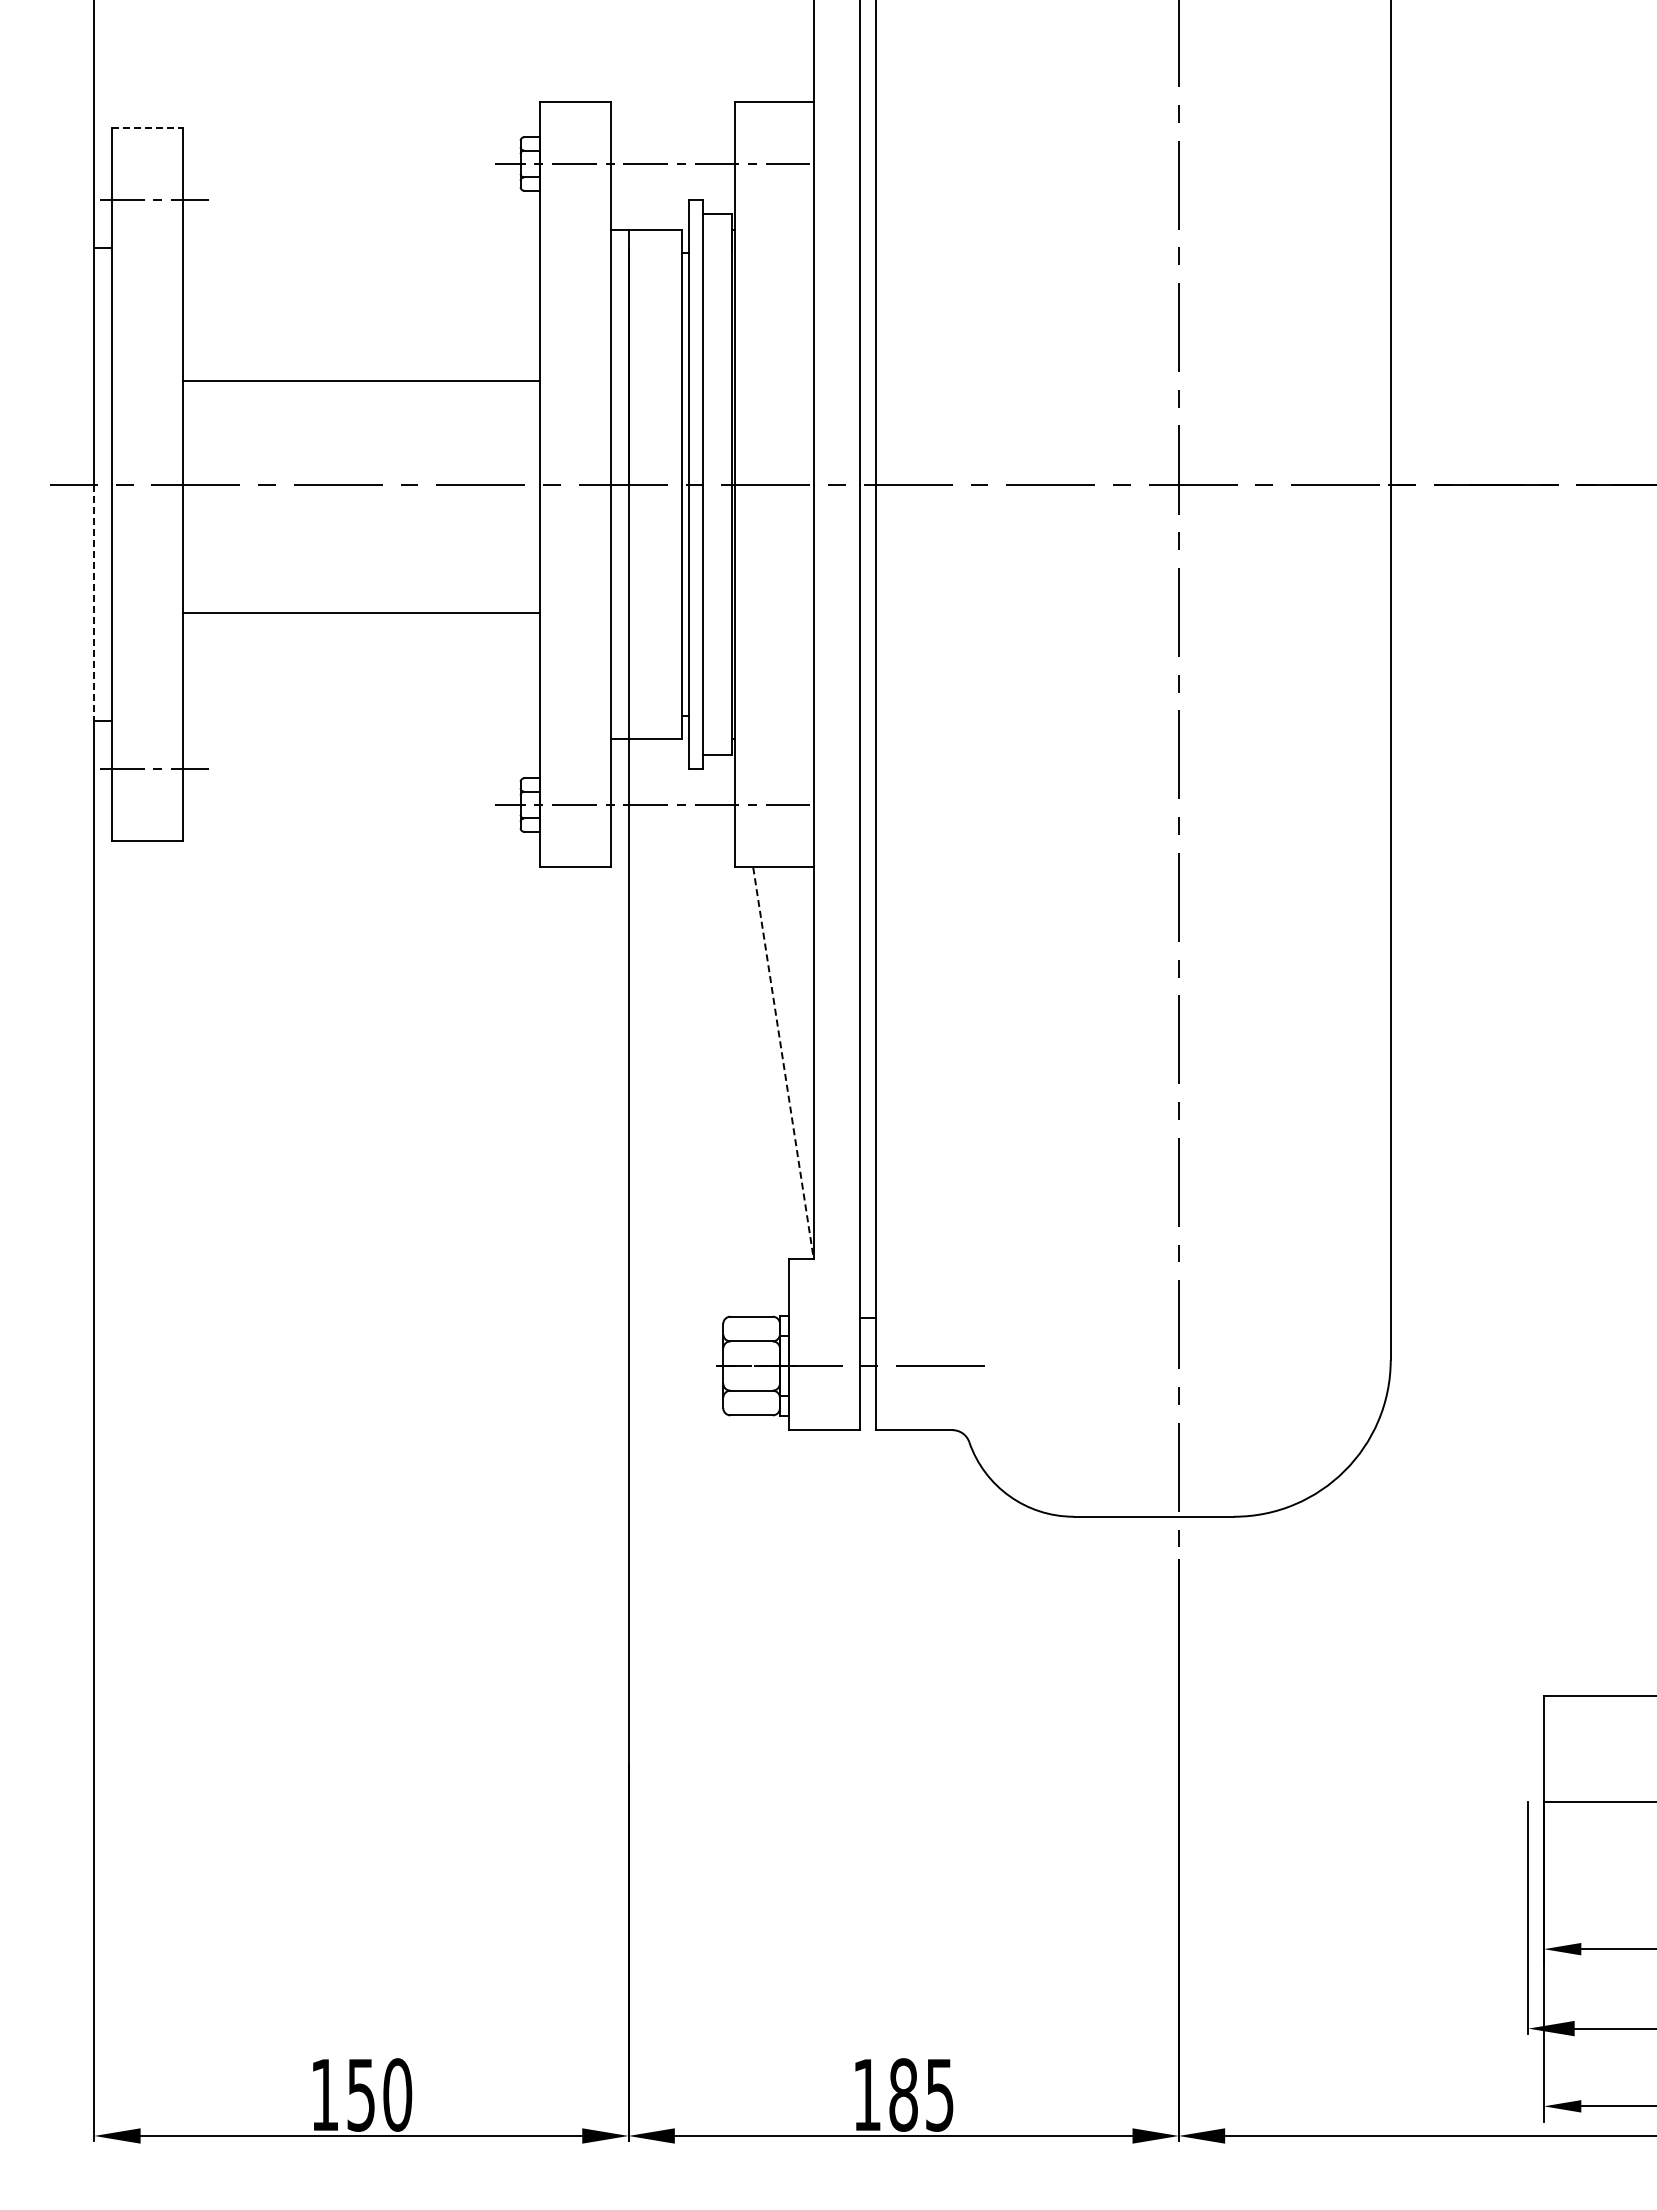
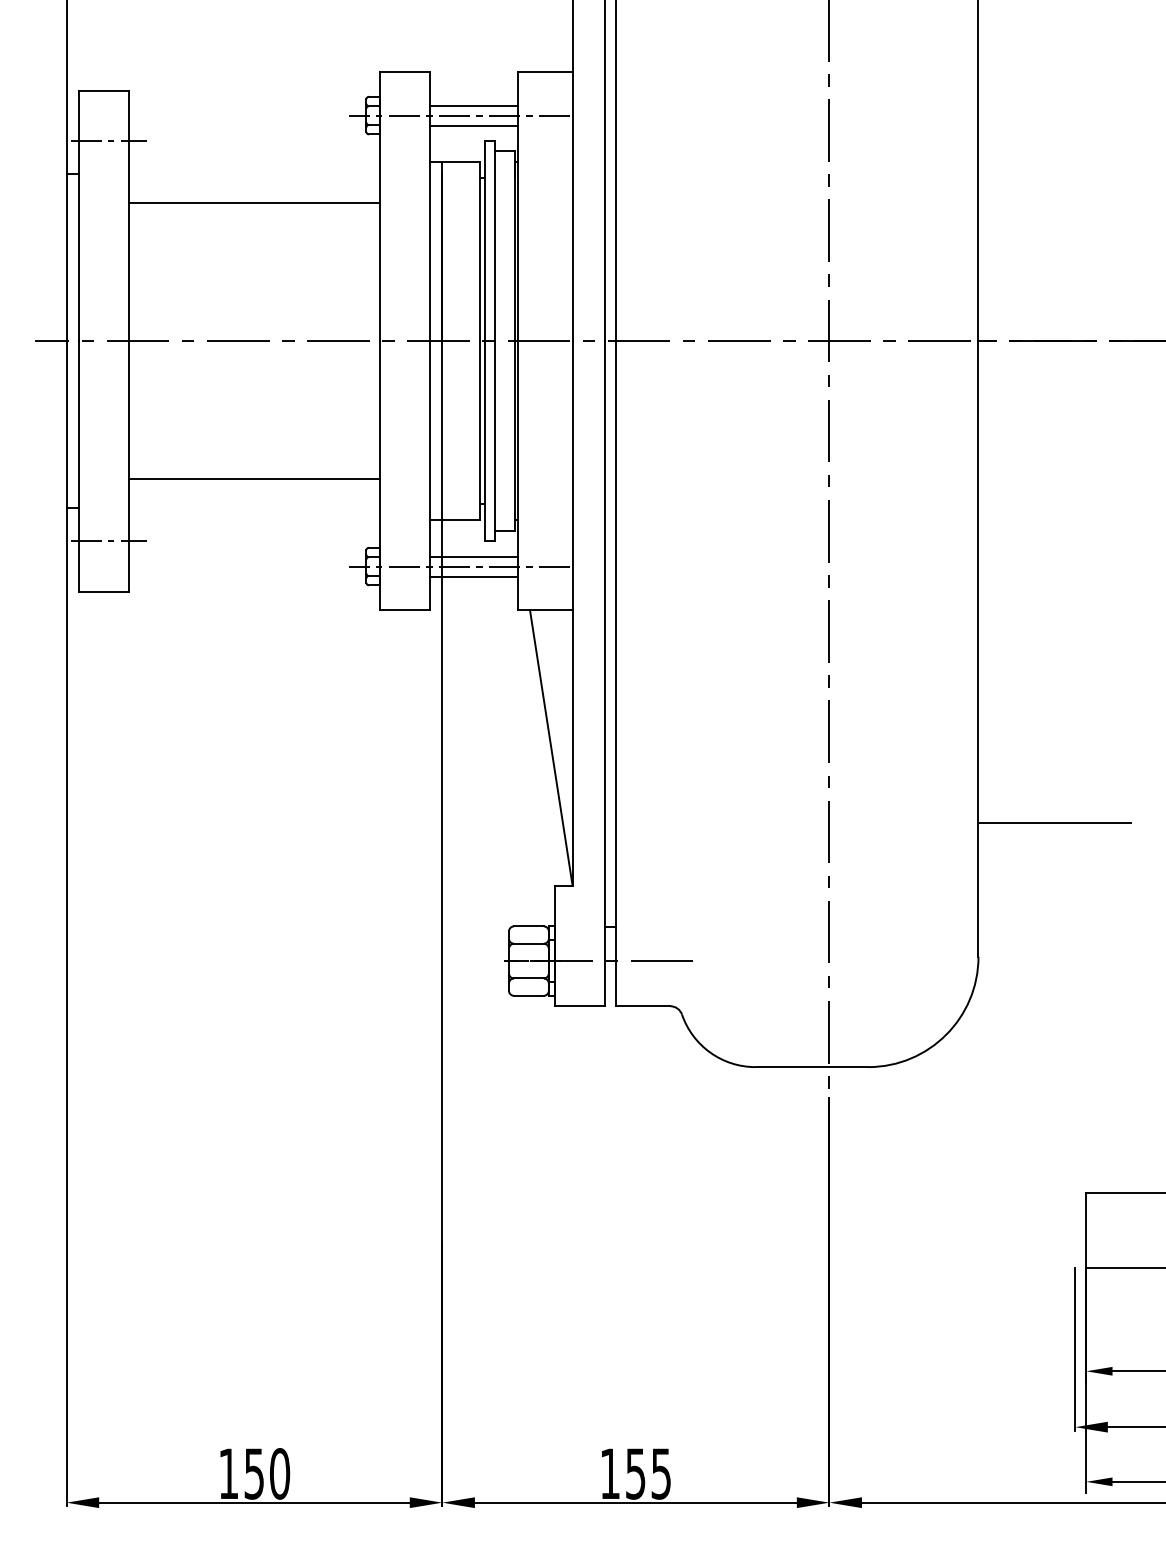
line: (147, 128) -> (103, 90), dashed -> solid
line: (672, 149) -> (473, 105), added
line: (672, 178) -> (473, 125), added
line: (361, 380) -> (254, 203), moved
line: (94, 603) -> (66, 424), dashed -> solid
line: (361, 613) -> (254, 478), moved
line: (672, 790) -> (473, 556), added
line: (672, 819) -> (473, 576), added
line: (783, 1063) -> (551, 748), dashed -> solid
line: (1499, 1170) -> (1054, 823), added
text: (903, 2094) -> (635, 1473), 185 -> 155

